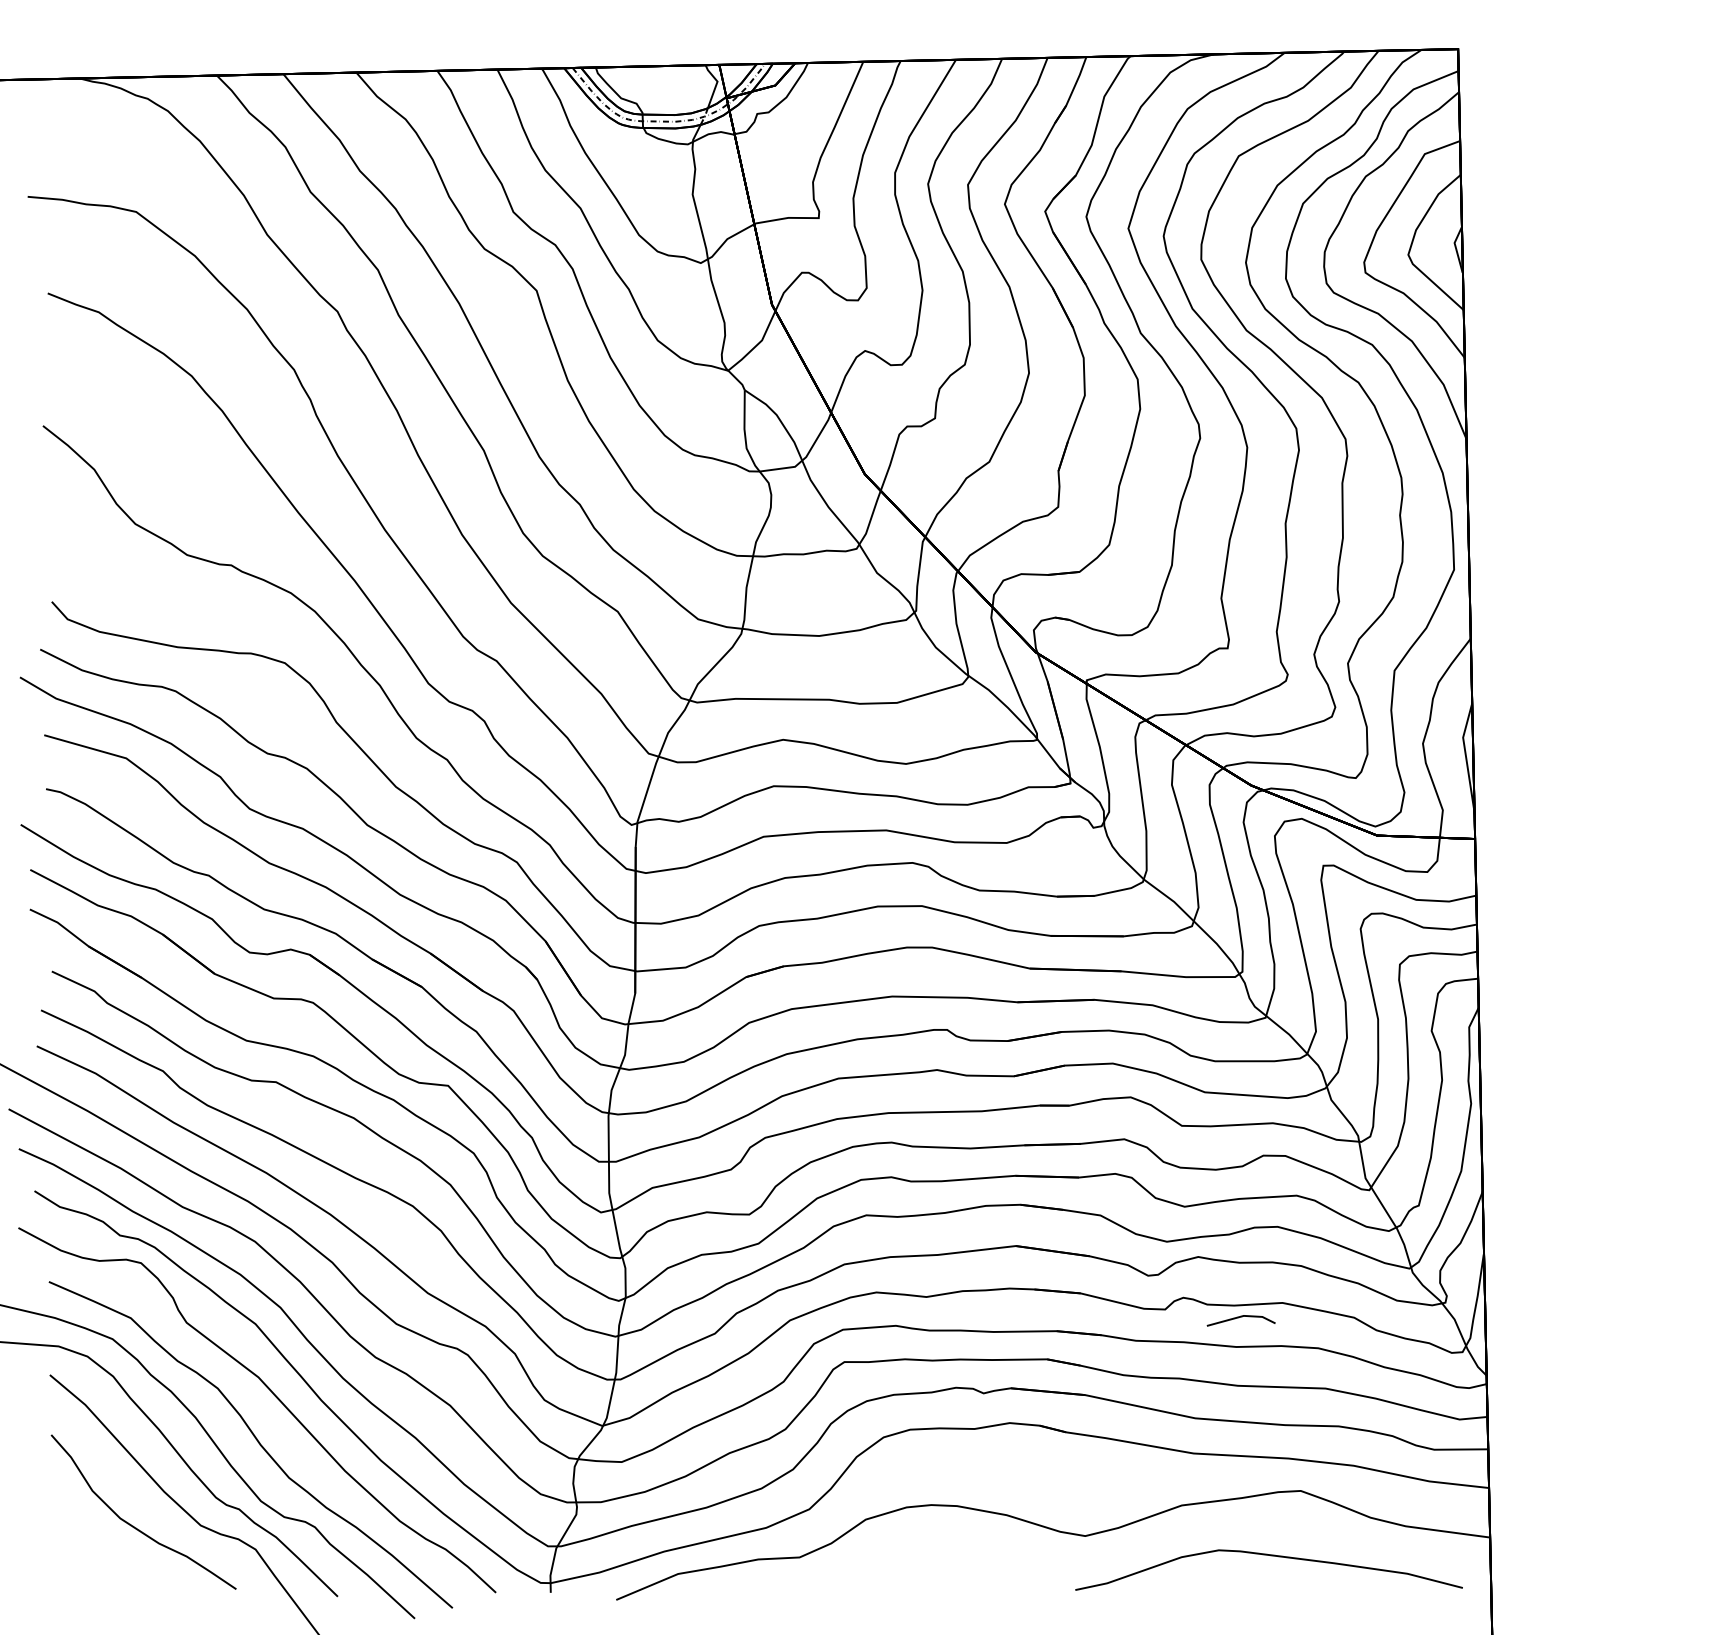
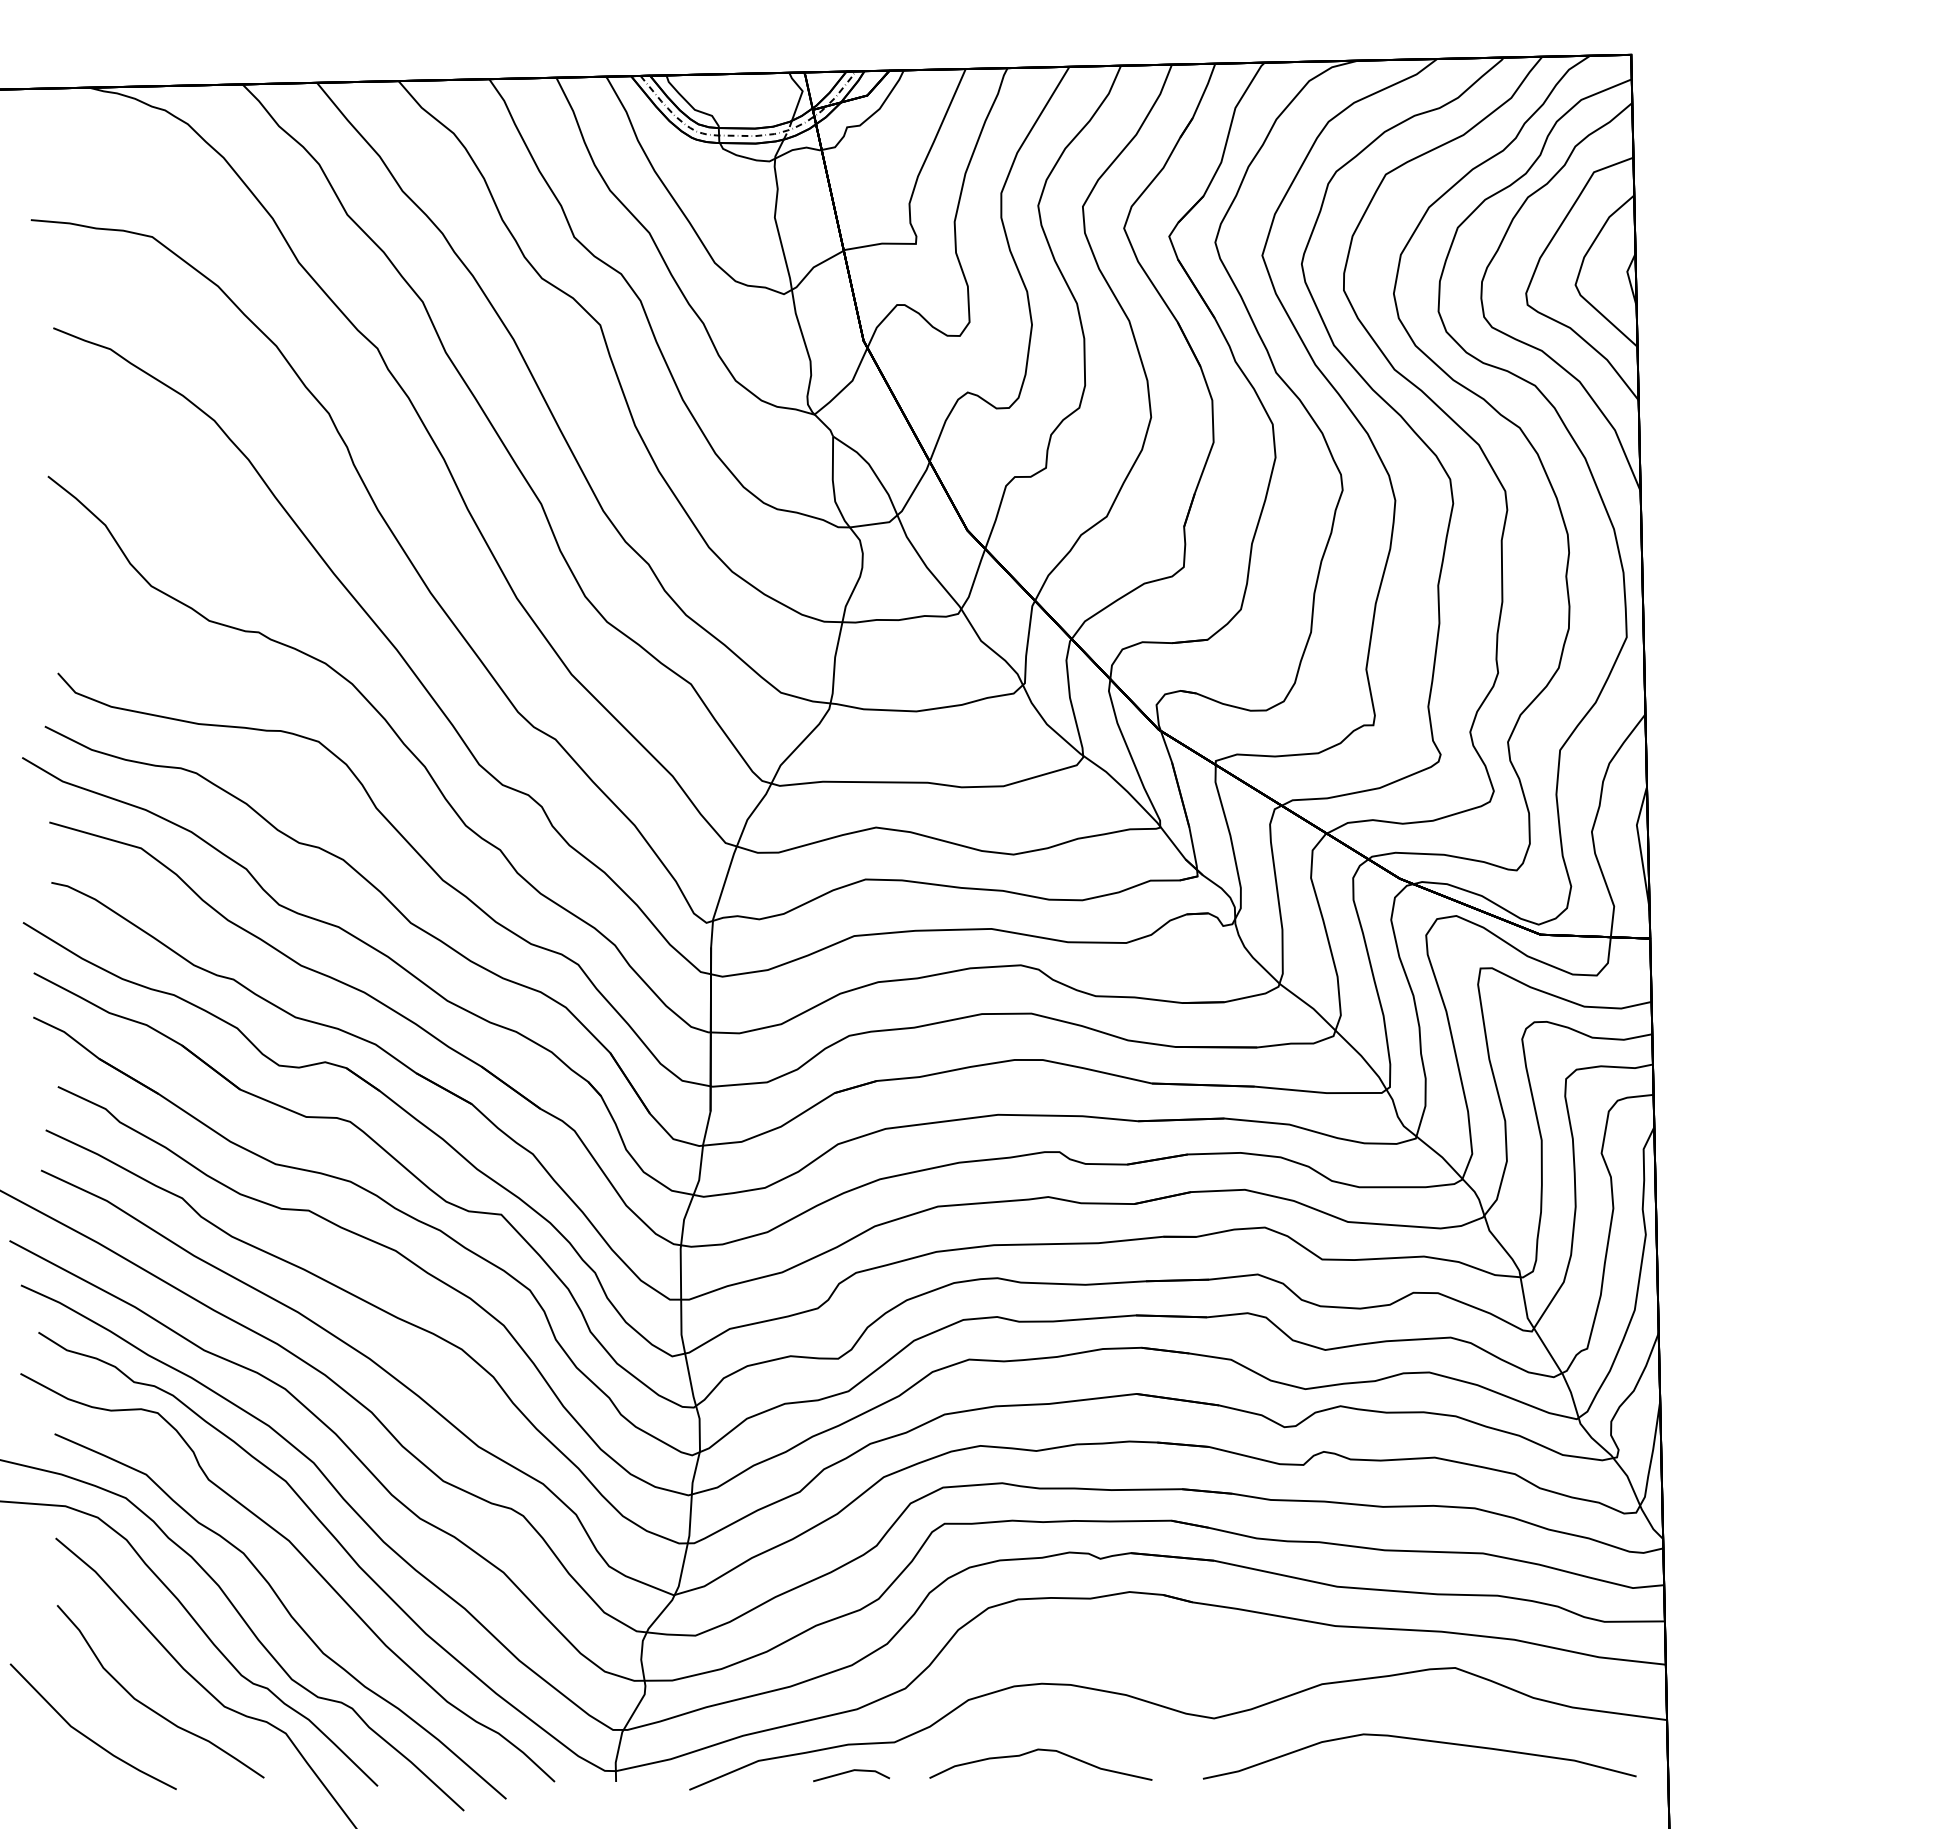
line: (1240, 1318) -> (850, 1772), moved
line: (77, 1551) -> (86, 1735), added
curve: (925, 1565) -> (1035, 1751), added

